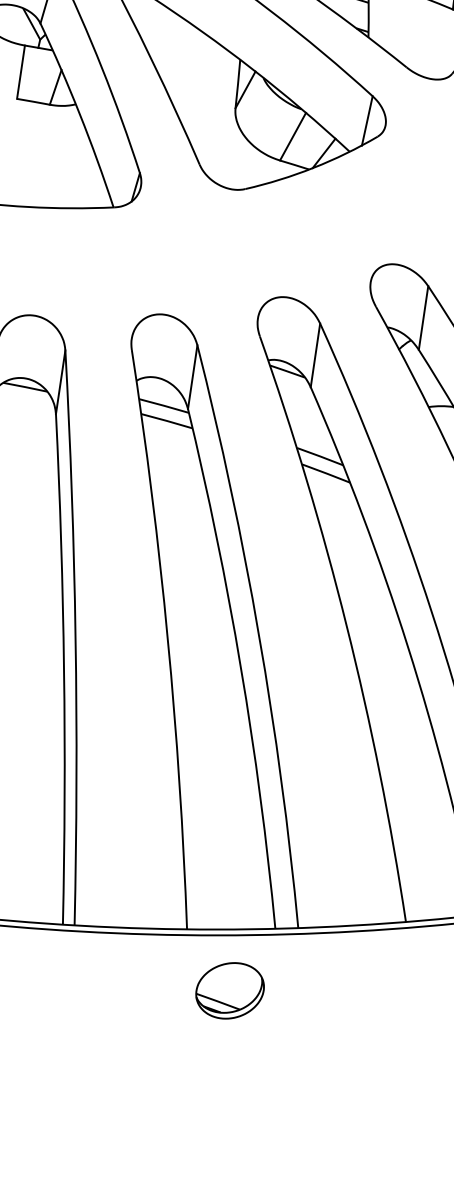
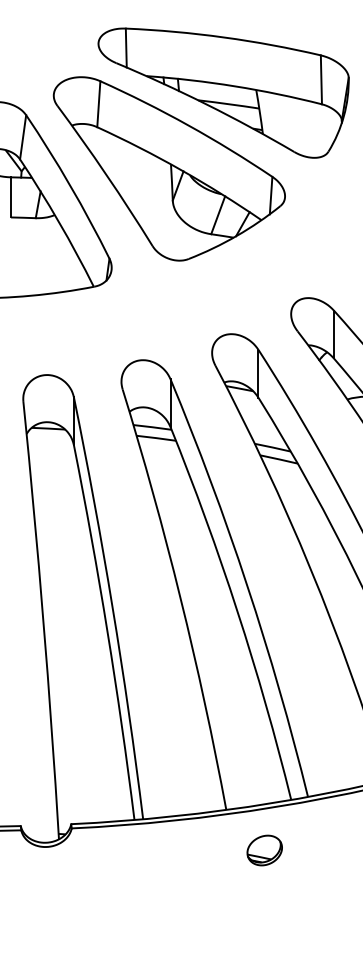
part: (229, 990) -> (264, 850), size x0.7

